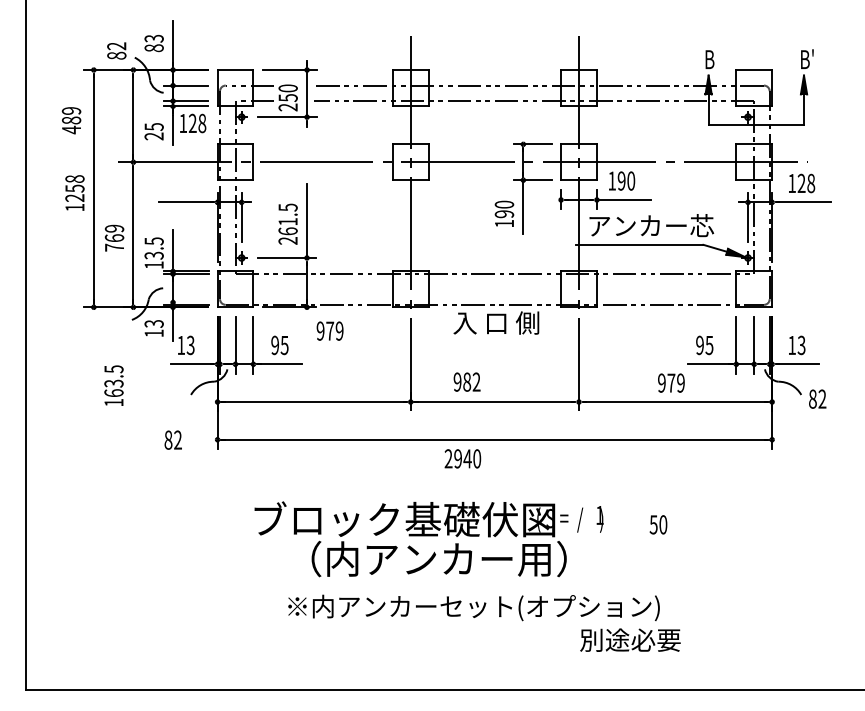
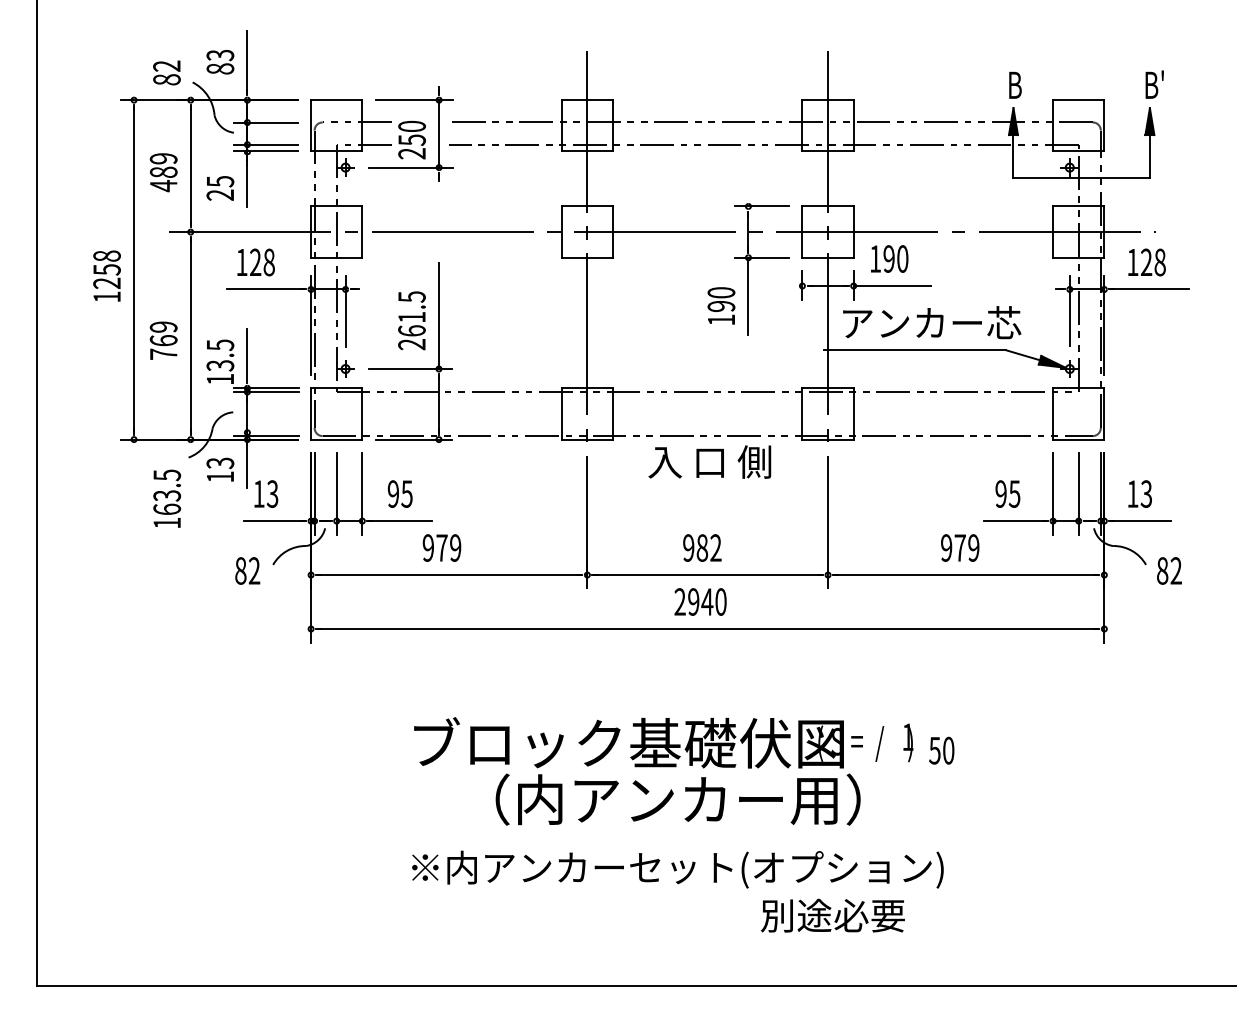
text: (71, 120) -> (163, 172), moved
text: (193, 123) -> (256, 262), moved
text: (329, 330) -> (441, 547), moved
text: (466, 381) -> (701, 547), moved
text: (113, 385) -> (166, 498), moved
text: (172, 439) -> (246, 570), moved
text: (462, 458) -> (700, 601), moved
text: (428, 539) -> (662, 771), moved
text: (630, 639) -> (833, 914), moved

